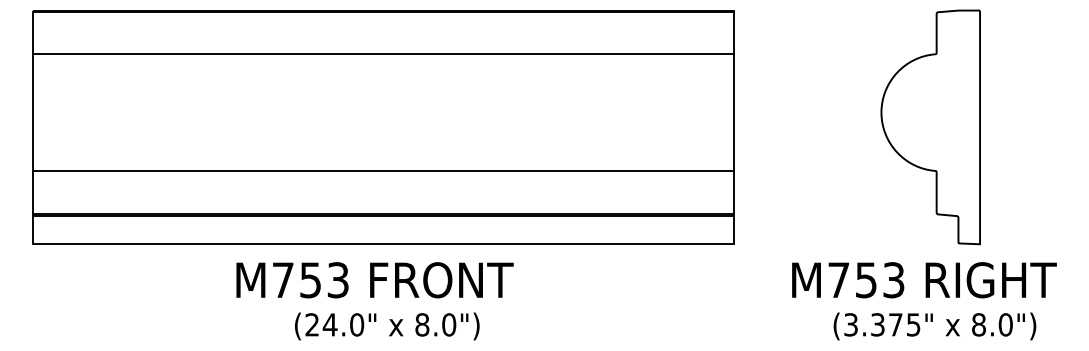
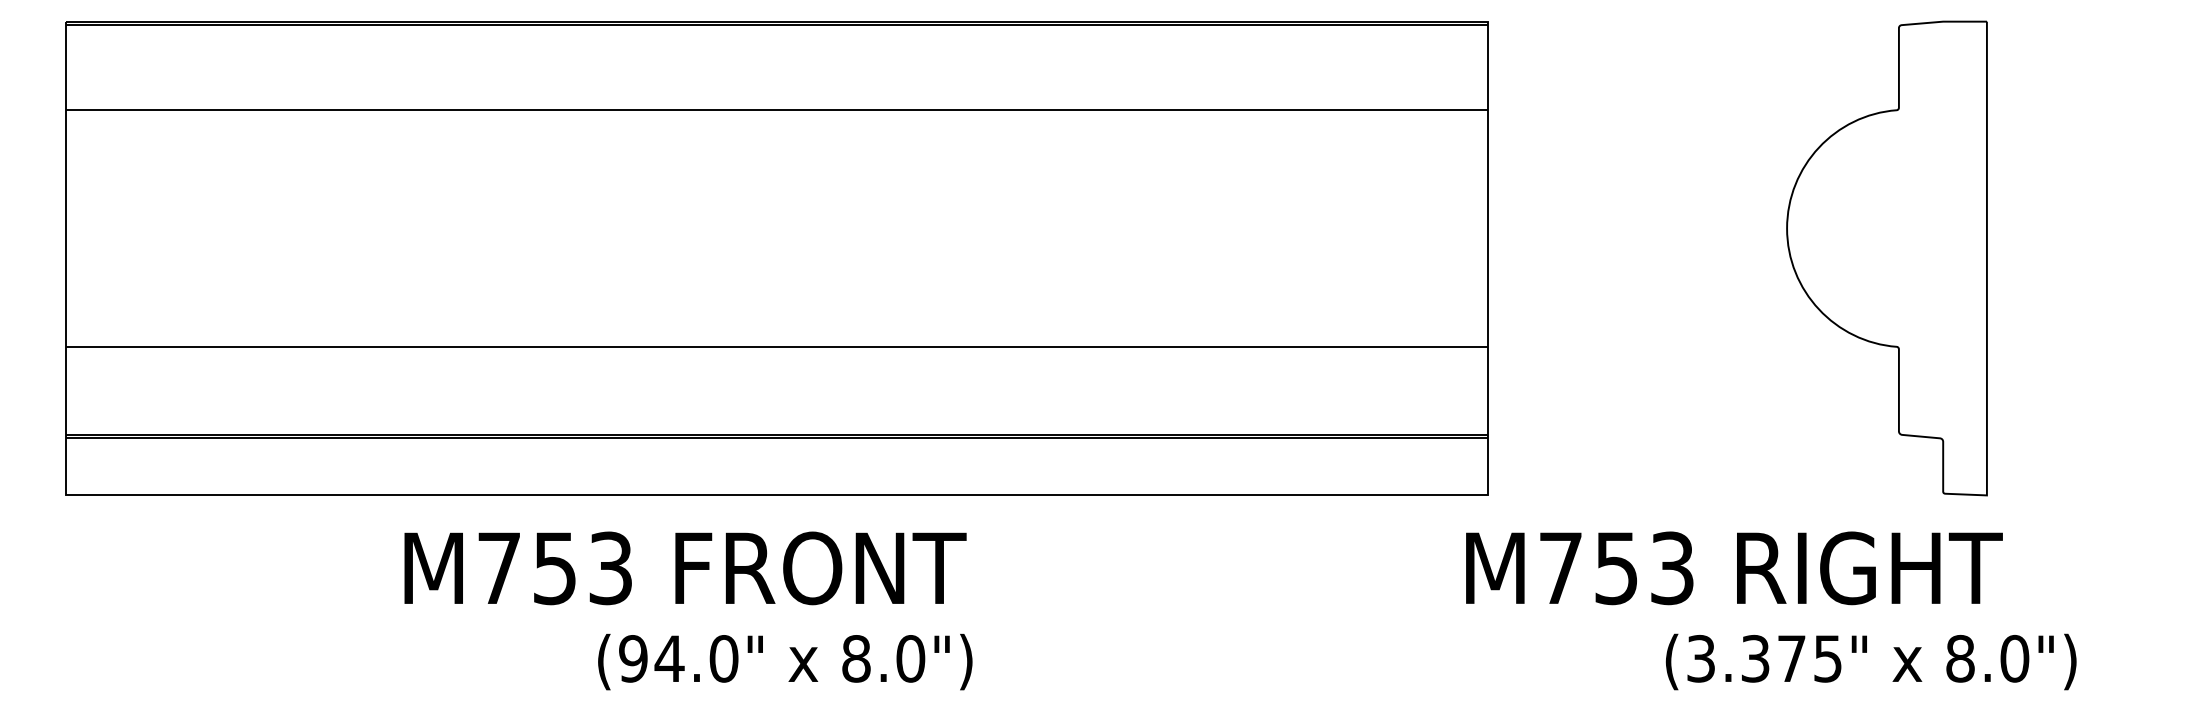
text: (374, 280) -> (684, 568), moved
text: (924, 280) -> (1734, 568), moved
text: (312, 324) -> (633, 658), (24.0" -> (94.0"
text: (934, 326) -> (1870, 662), moved

